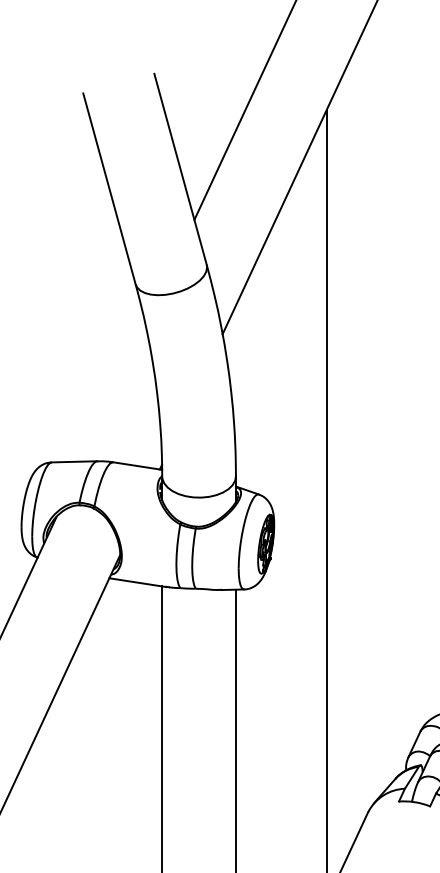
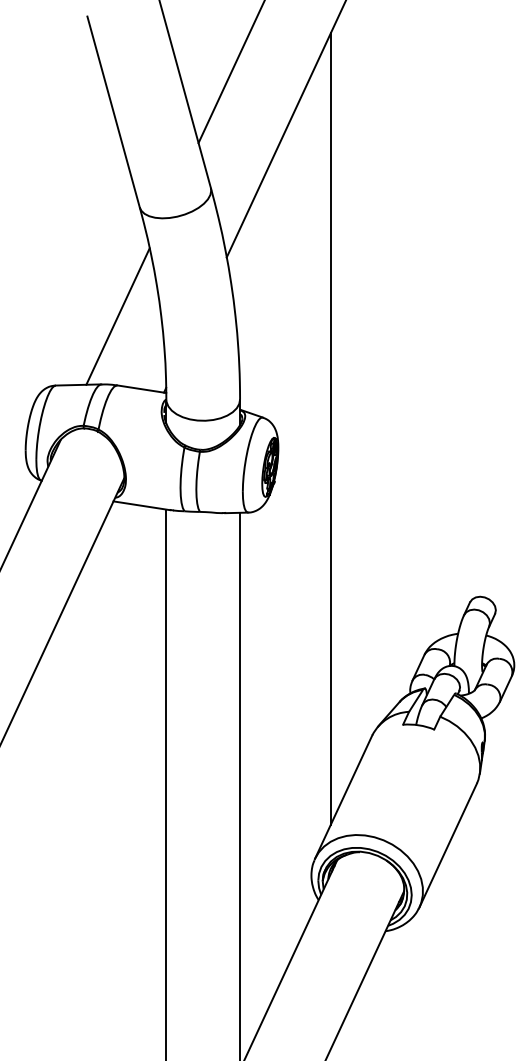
line: (113, 393) -> (117, 316), added

